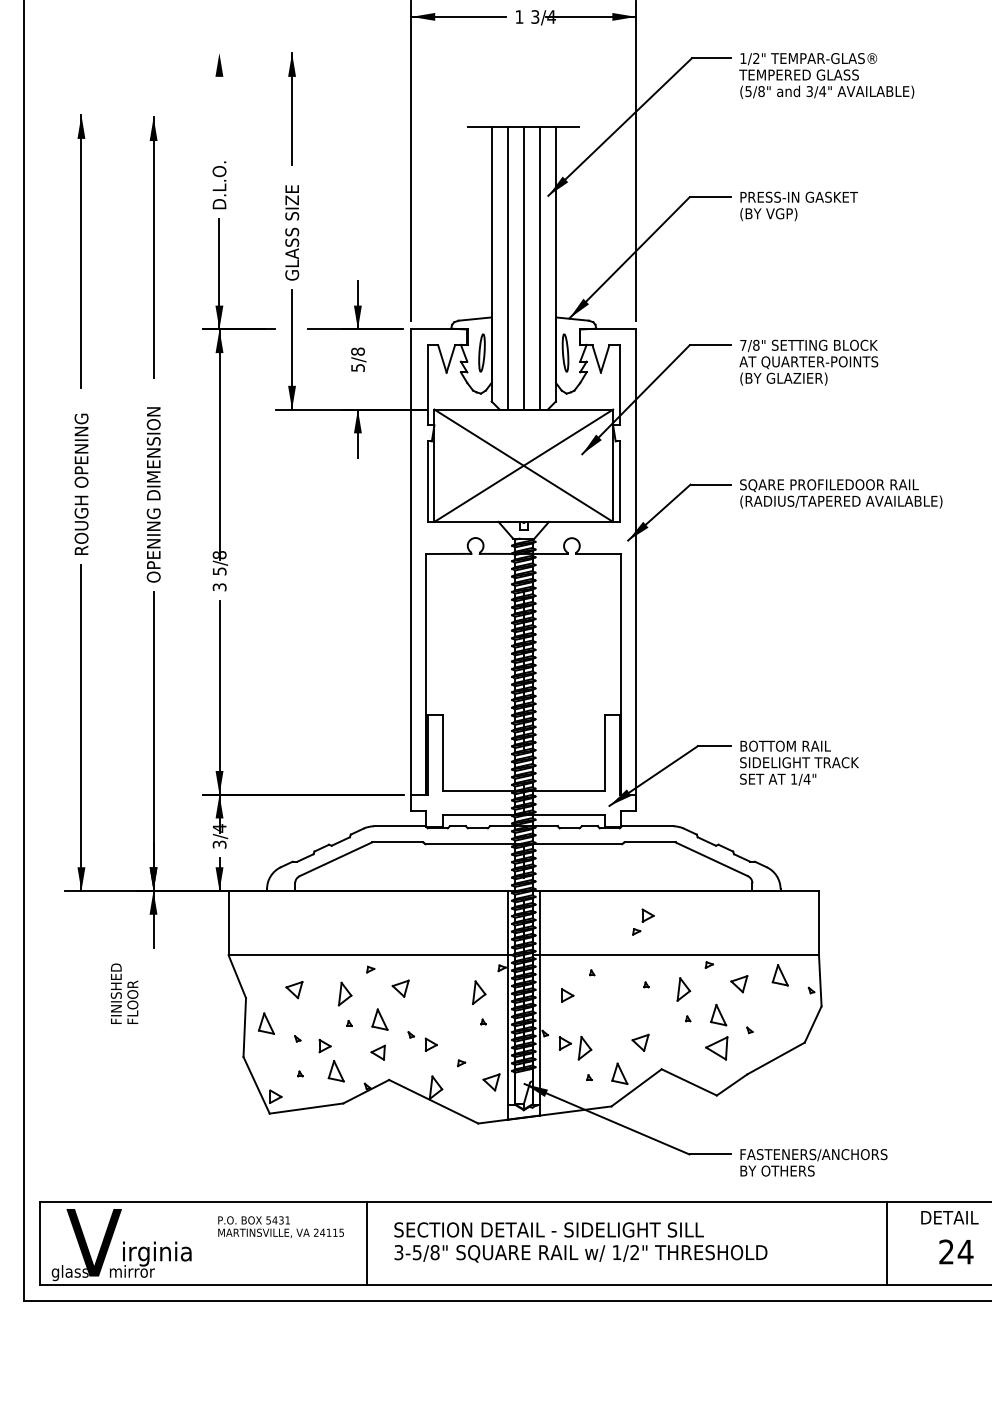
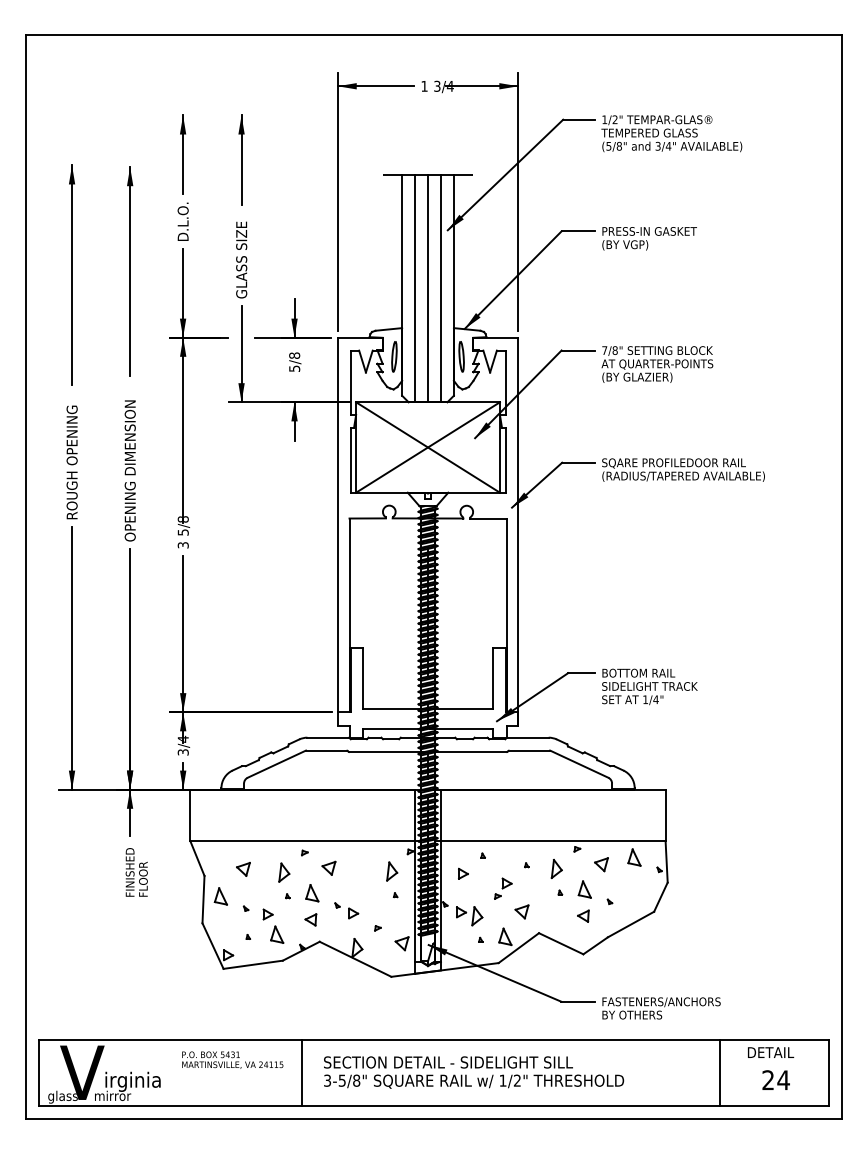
line: (219, 101) -> (183, 154), added
part: (643, 921) -> (503, 888), moved
text: (124, 993) -> (136, 872), moved
part: (716, 1047) -> (583, 915), size x0.62

